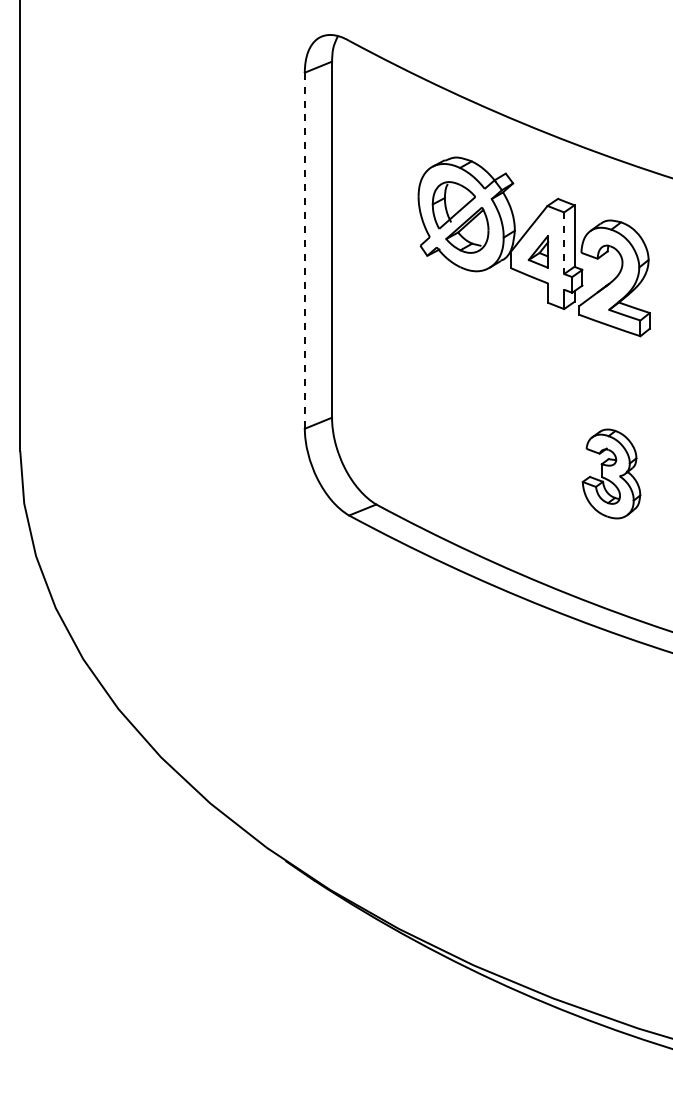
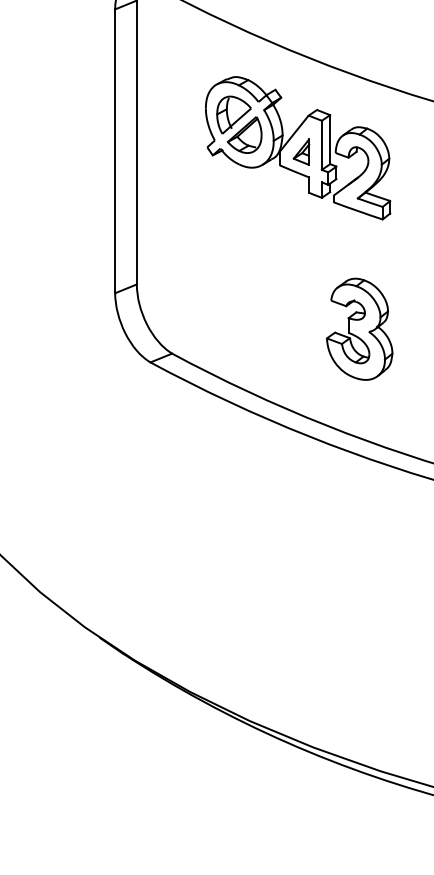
line: (564, 243) -> (322, 145), dashed -> solid
line: (304, 251) -> (114, 151), dashed -> solid
part: (611, 473) -> (359, 328), size x1.43

